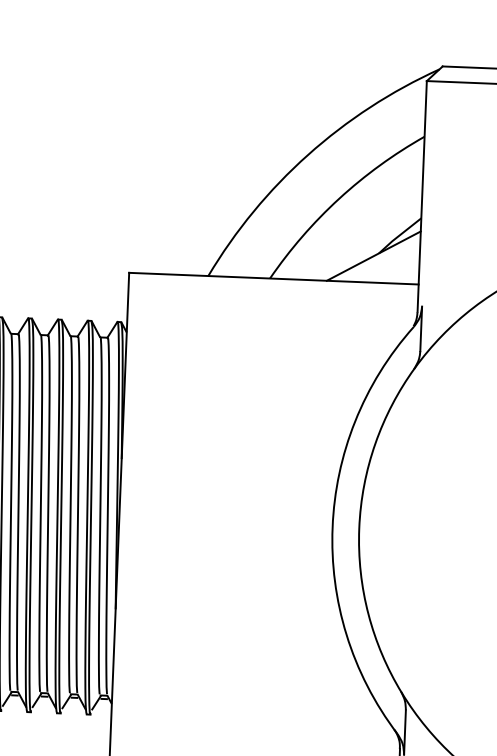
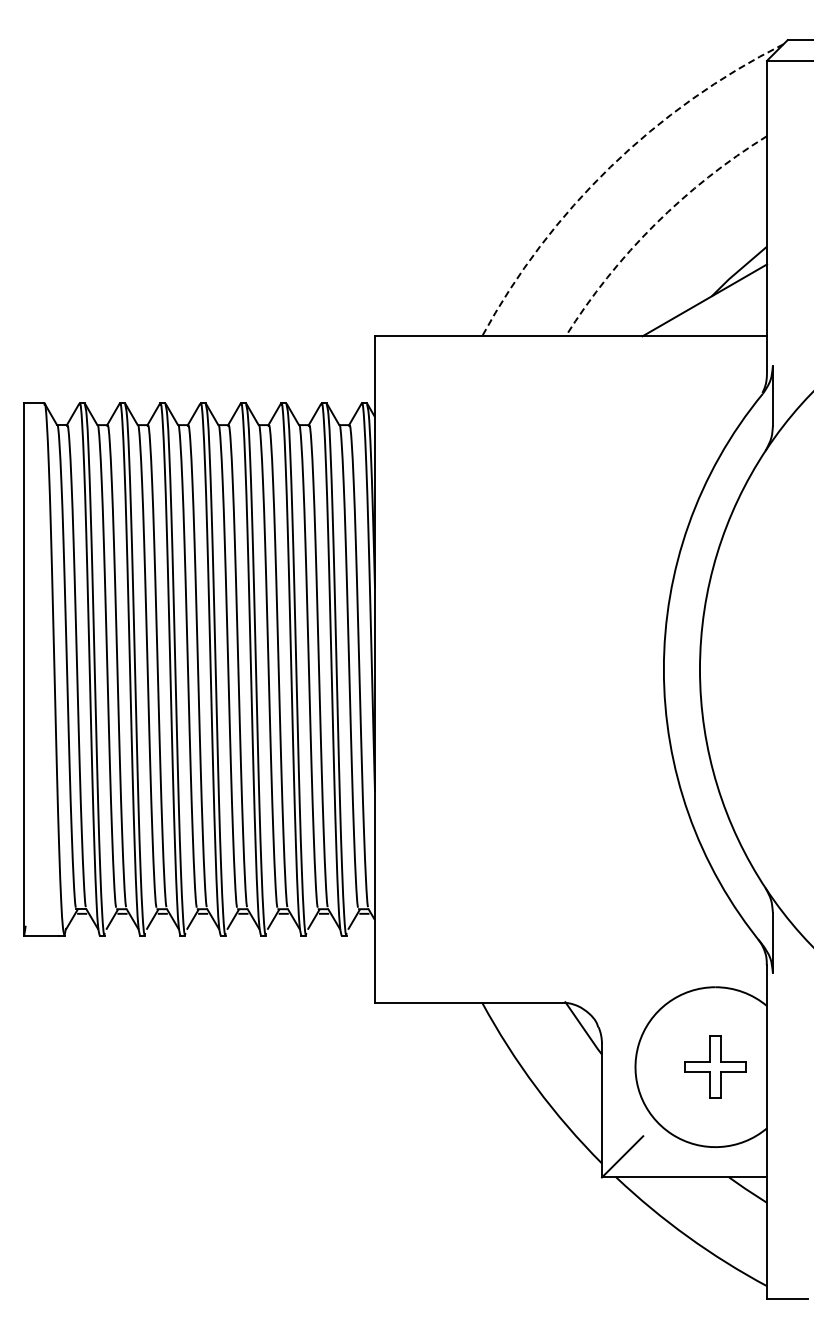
arc: (308, 155) -> (610, 167), solid -> dashed
arc: (338, 198) -> (654, 224), solid -> dashed

